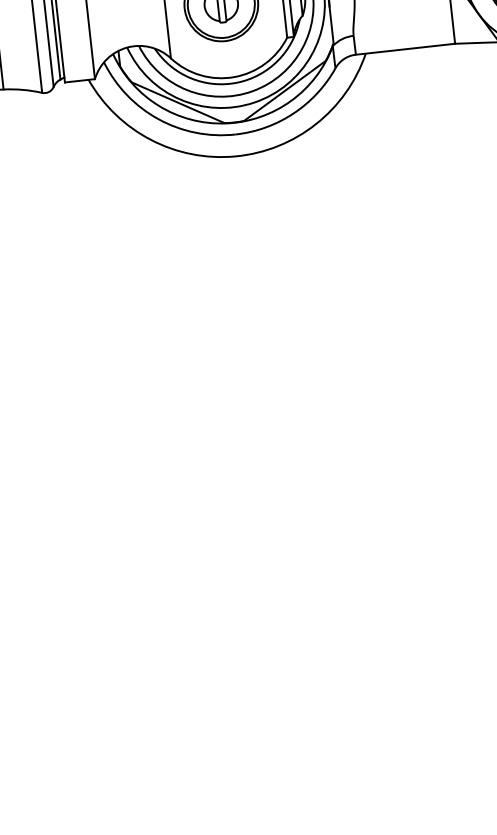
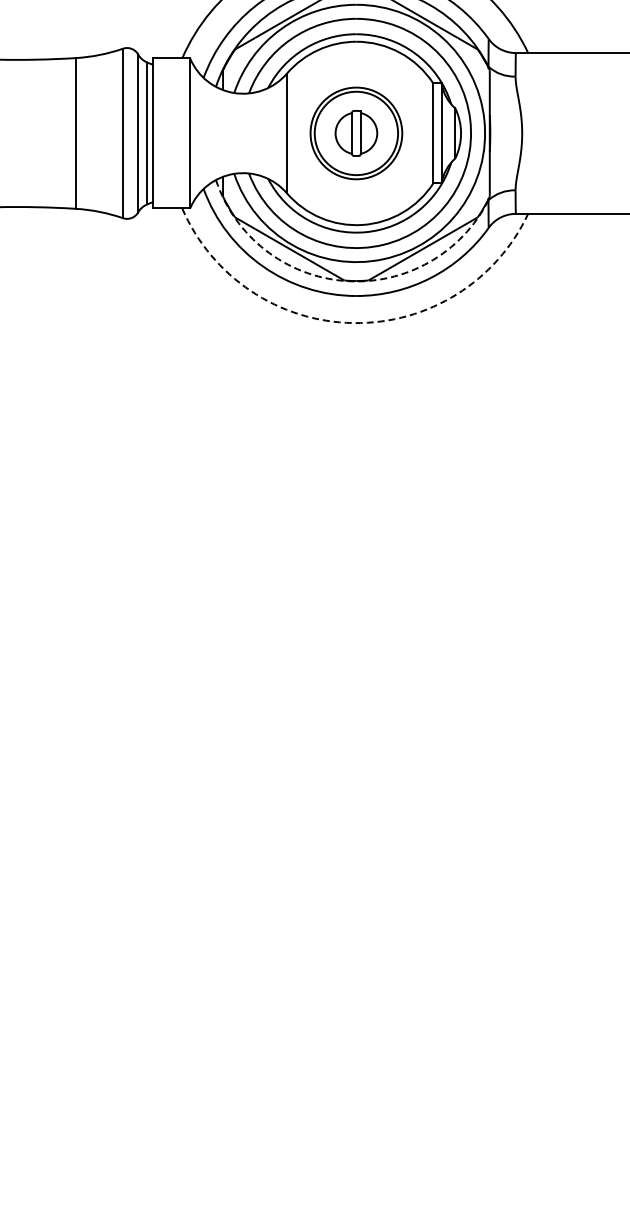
arc: (225, 123) -> (345, 281), solid -> dashed
arc: (235, 156) -> (353, 323), solid -> dashed

